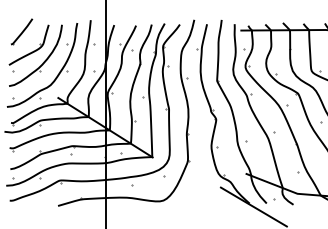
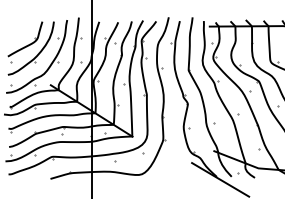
line: (22, 31) -> (19, 27), removed

